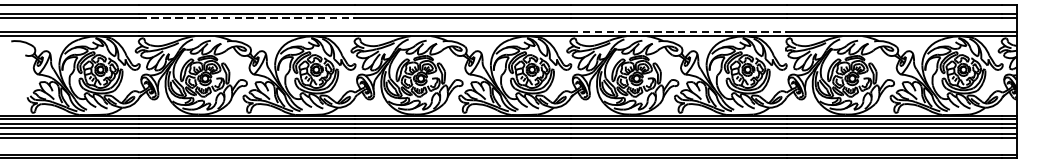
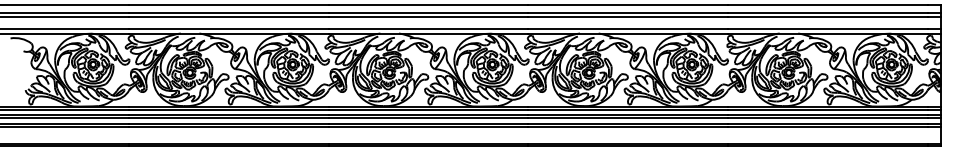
line: (246, 18) -> (228, 17), dashed -> solid
line: (679, 31) -> (628, 29), dashed -> solid

